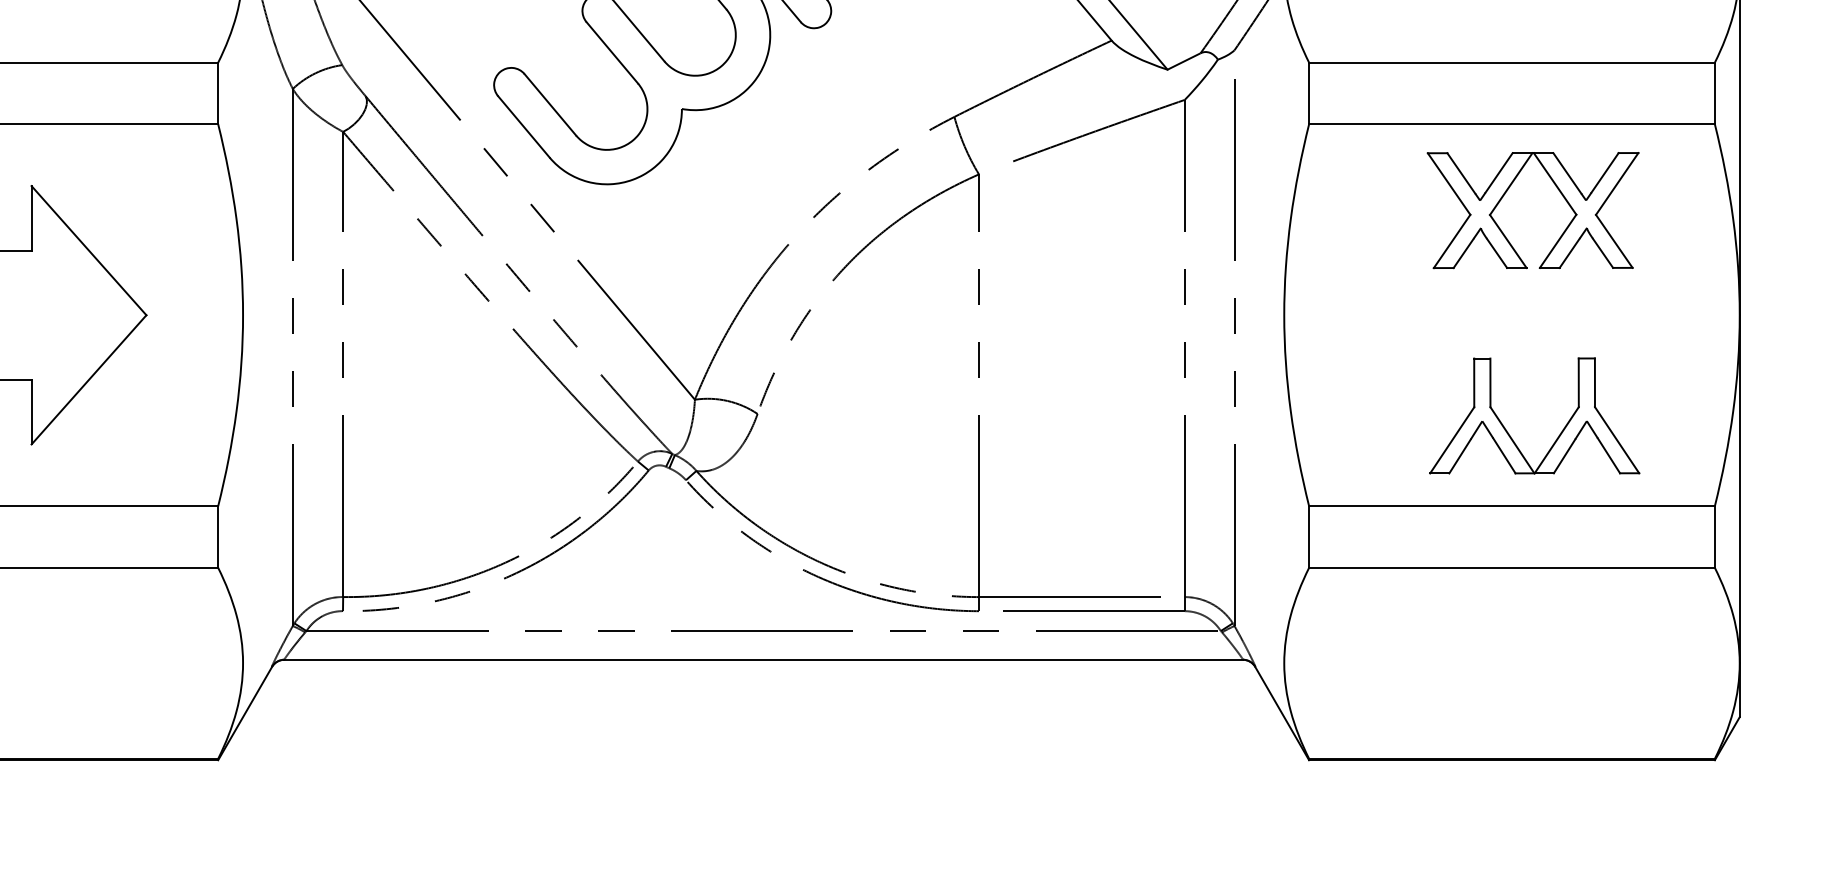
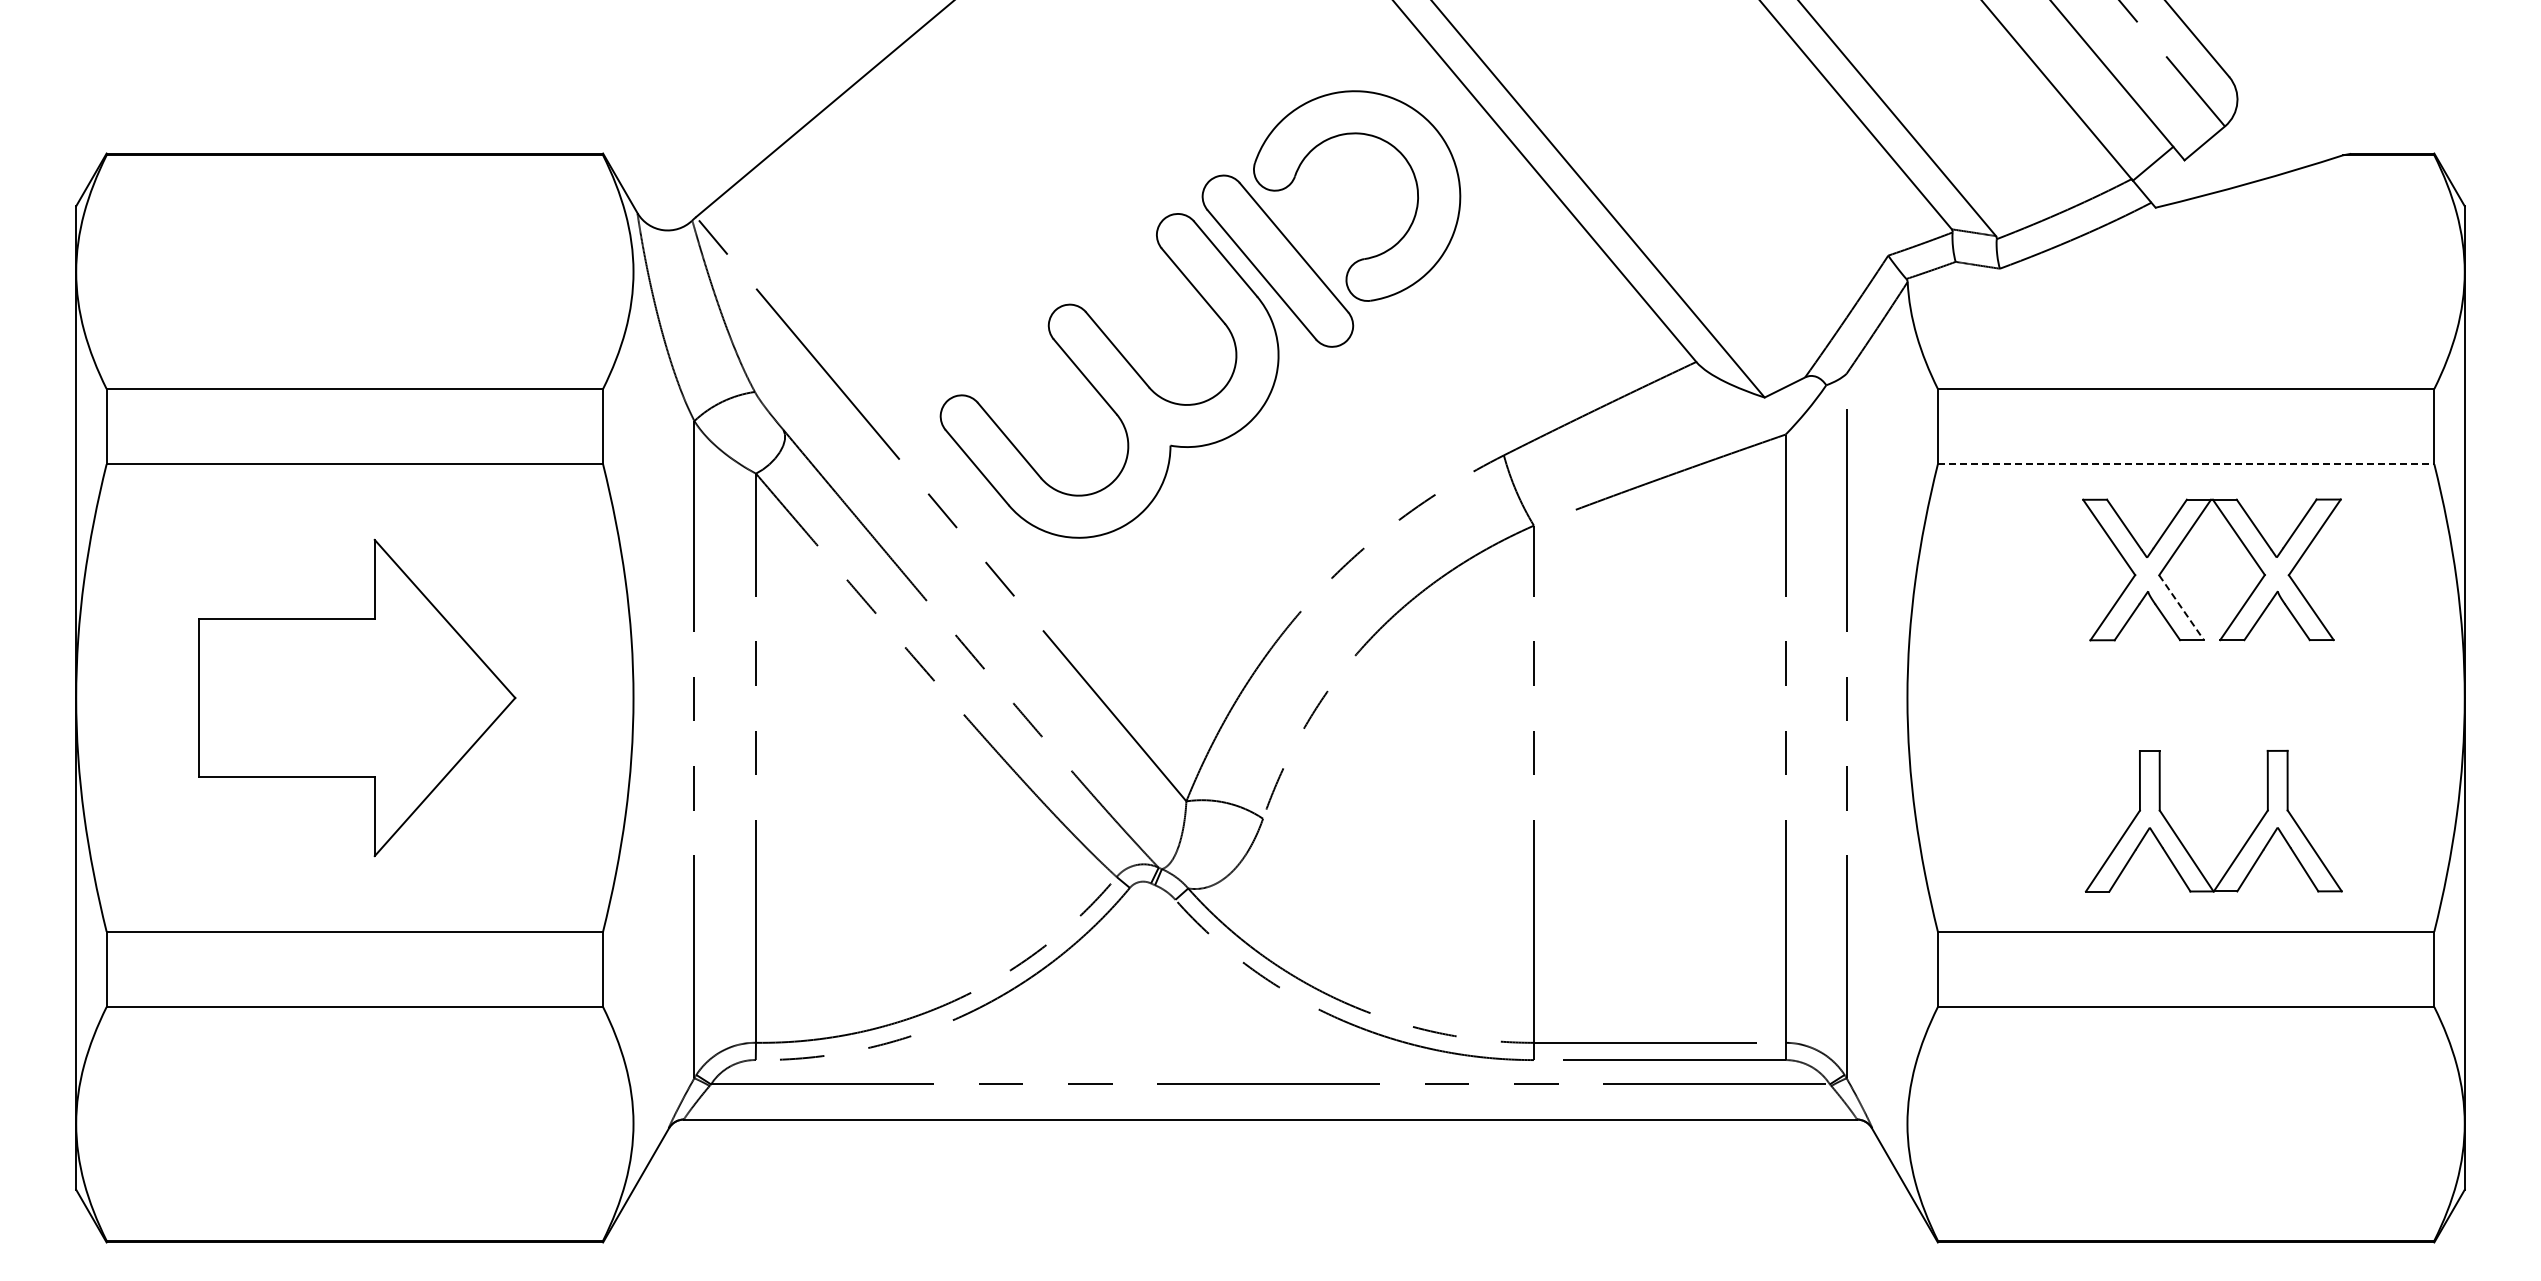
line: (1512, 124) -> (2186, 464), solid -> dashed
line: (1508, 242) -> (2181, 608), solid -> dashed

